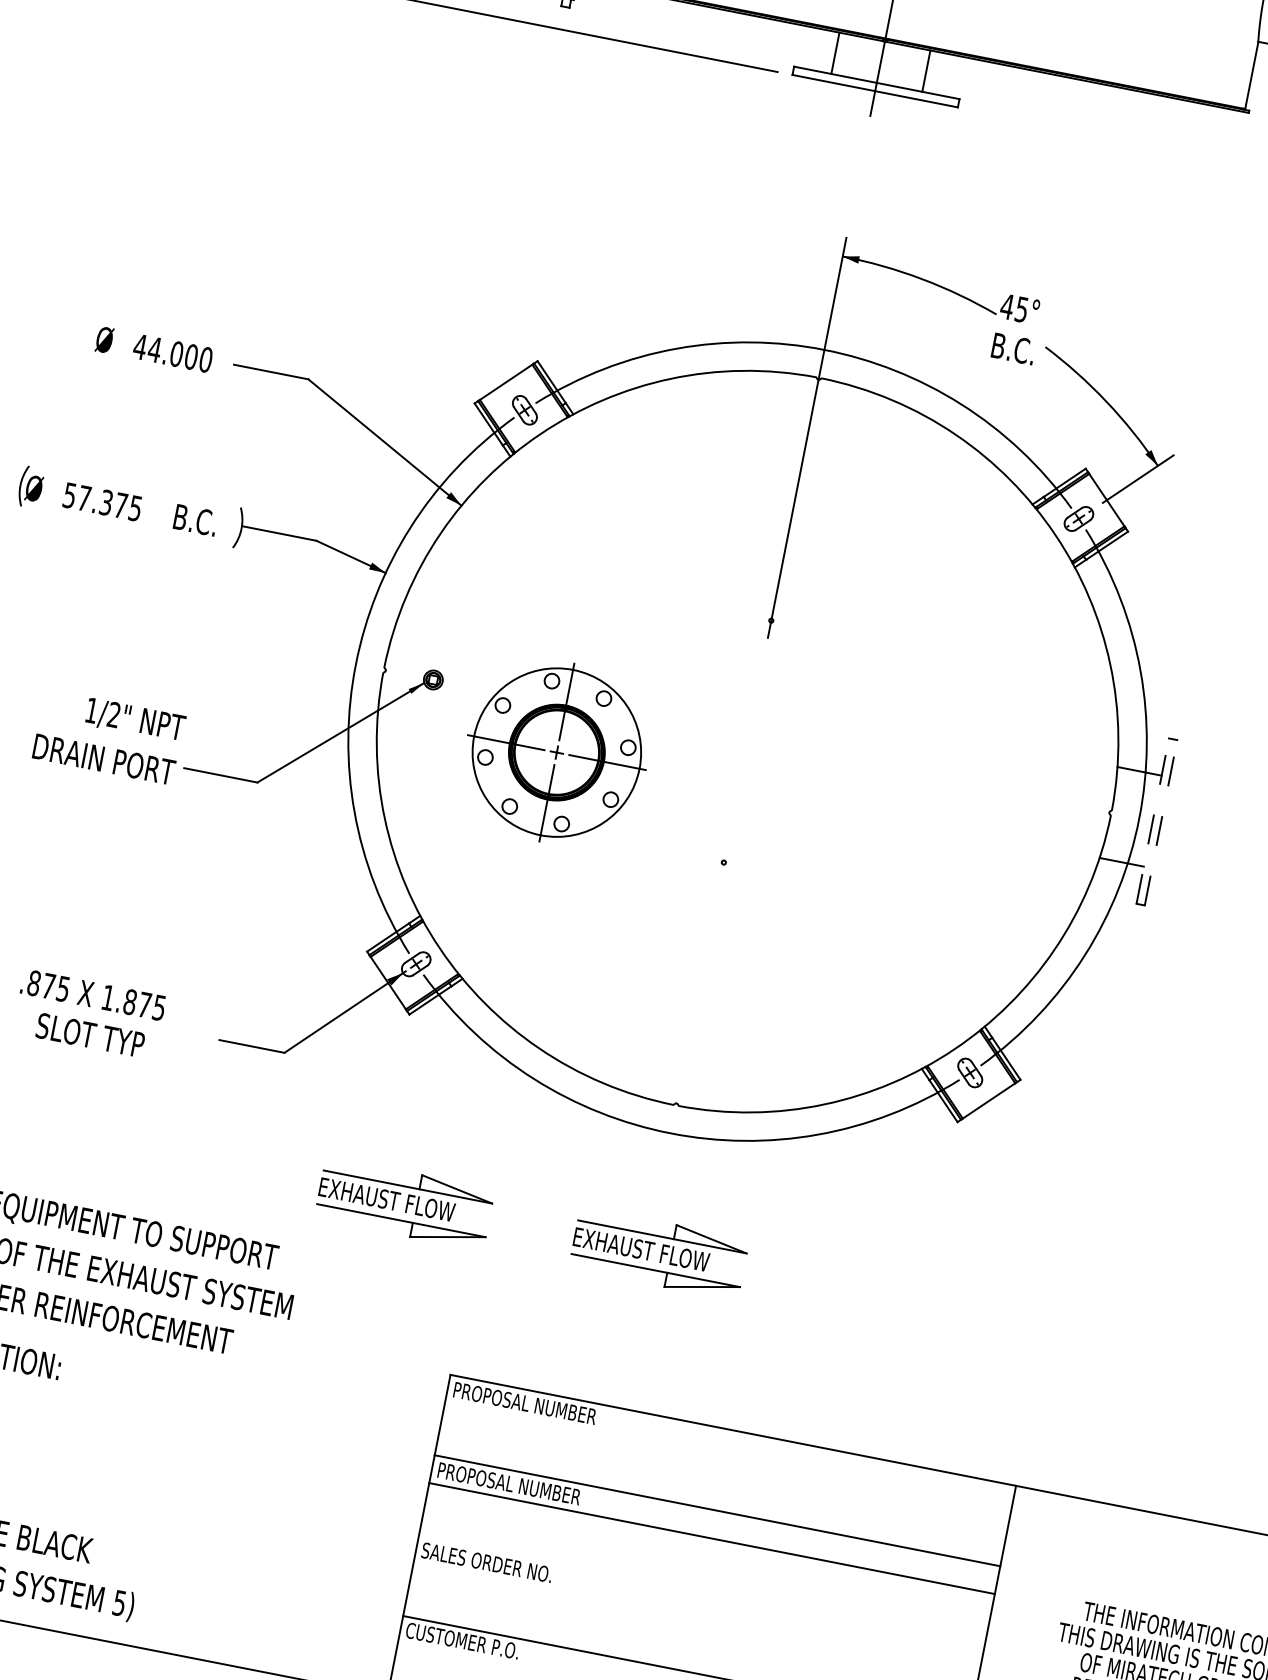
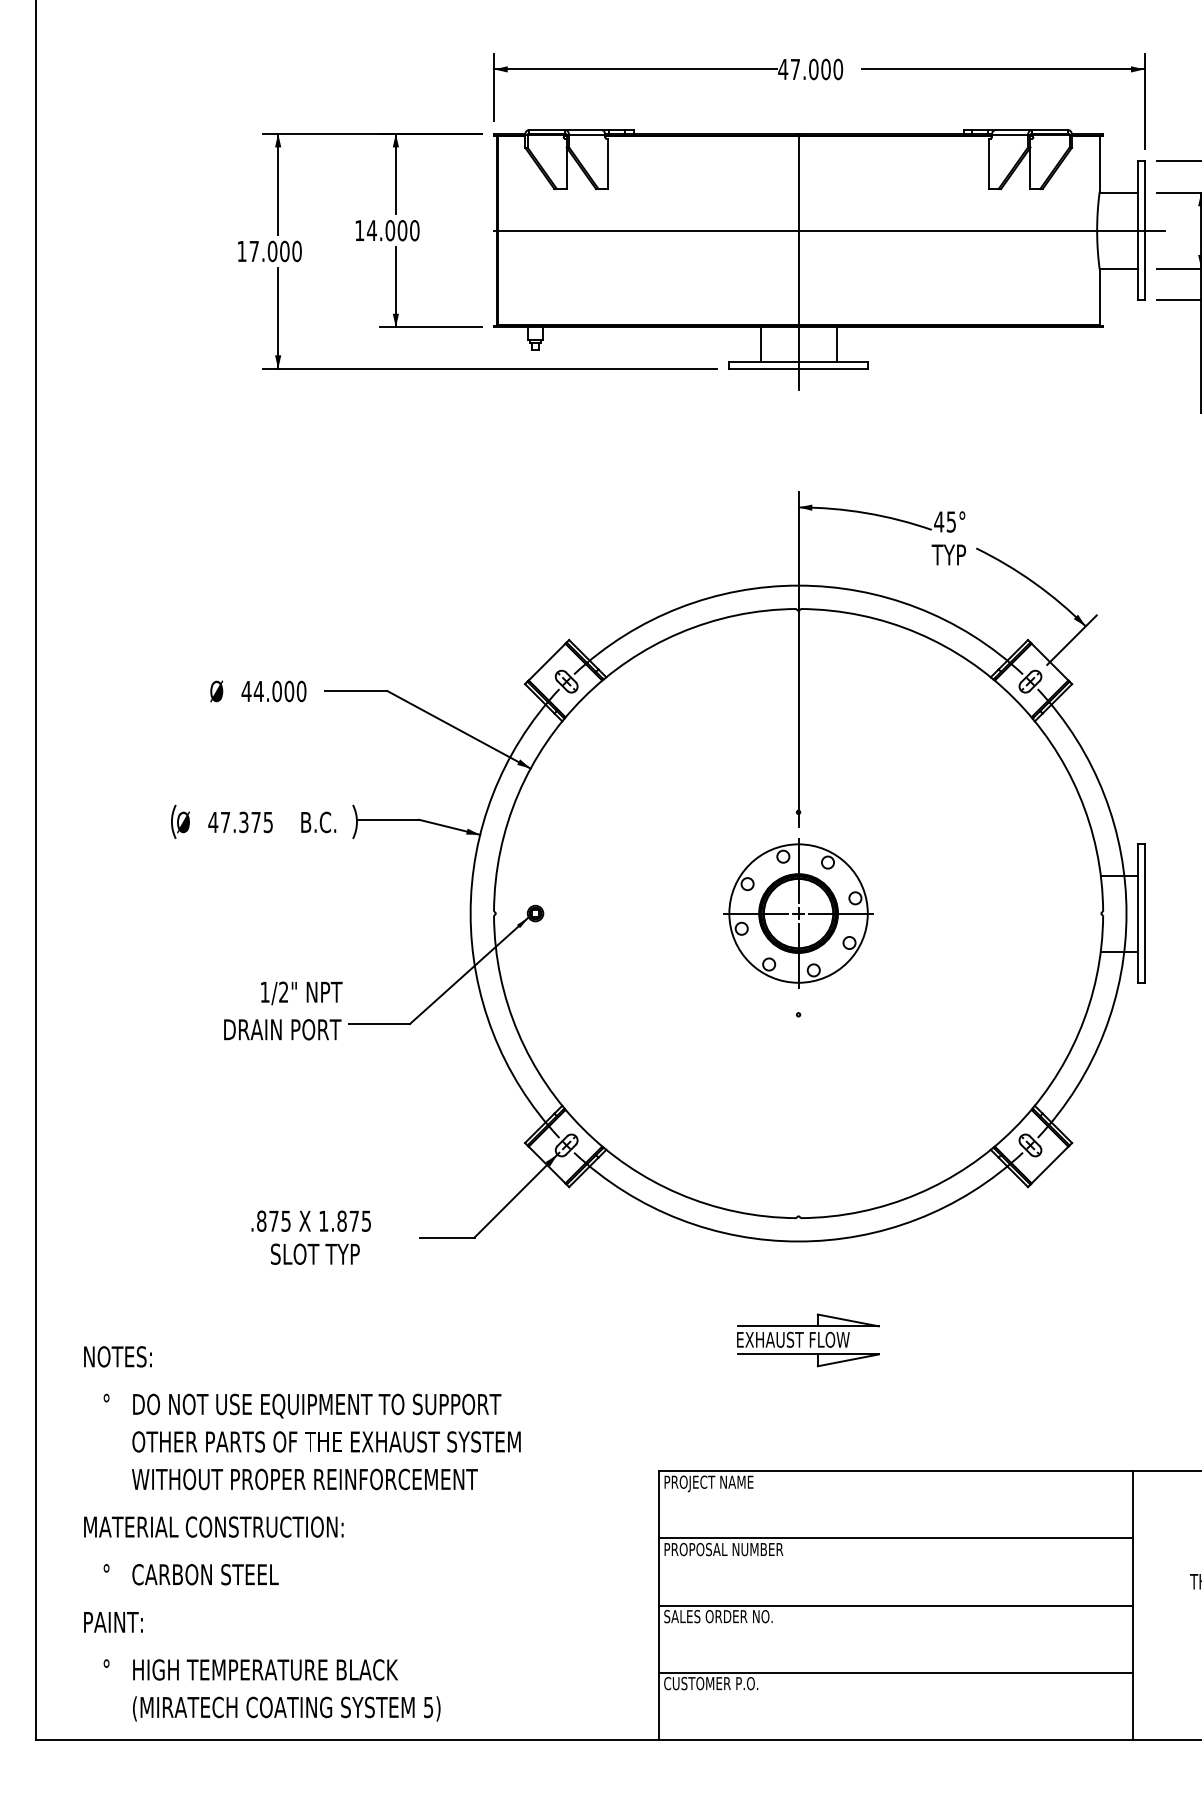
text: (1012, 348) -> (949, 554), B.C. -> TYP
text: (70, 495) -> (213, 822), 57.375 -> 47.375
part: (556, 752) -> (798, 913), moved
line: (1152, 820) -> (1137, 913), dashed -> solid
line: (1160, 822) -> (1144, 913), dashed -> solid
part: (404, 1204) -> (595, 1340), removed
text: (538, 1407) -> (735, 1483), PROPOSAL NUMBER -> PROJECT NAME
line: (711, 1538) -> (895, 1605), moved

